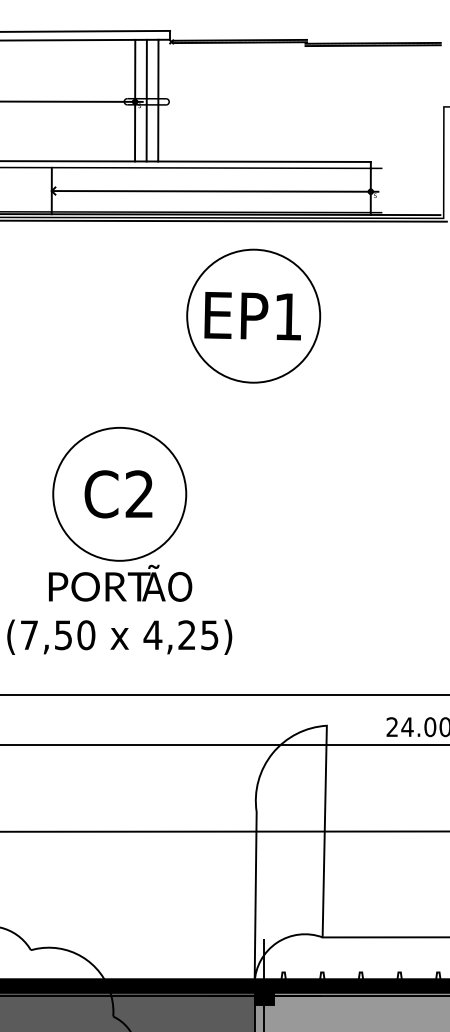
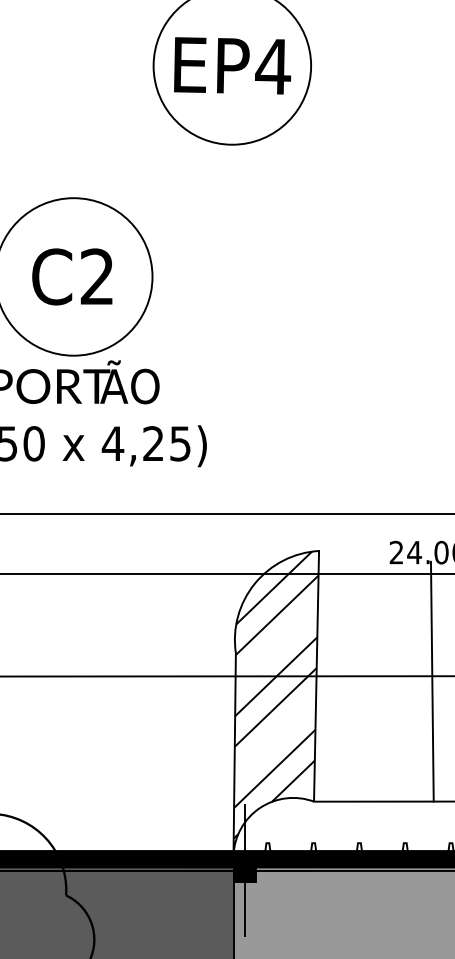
text: (287, 316) -> (272, 66), EP1 -> EP4
line: (422, 835) -> (432, 680), added
hatch: (290, 847) -> (275, 695), added

